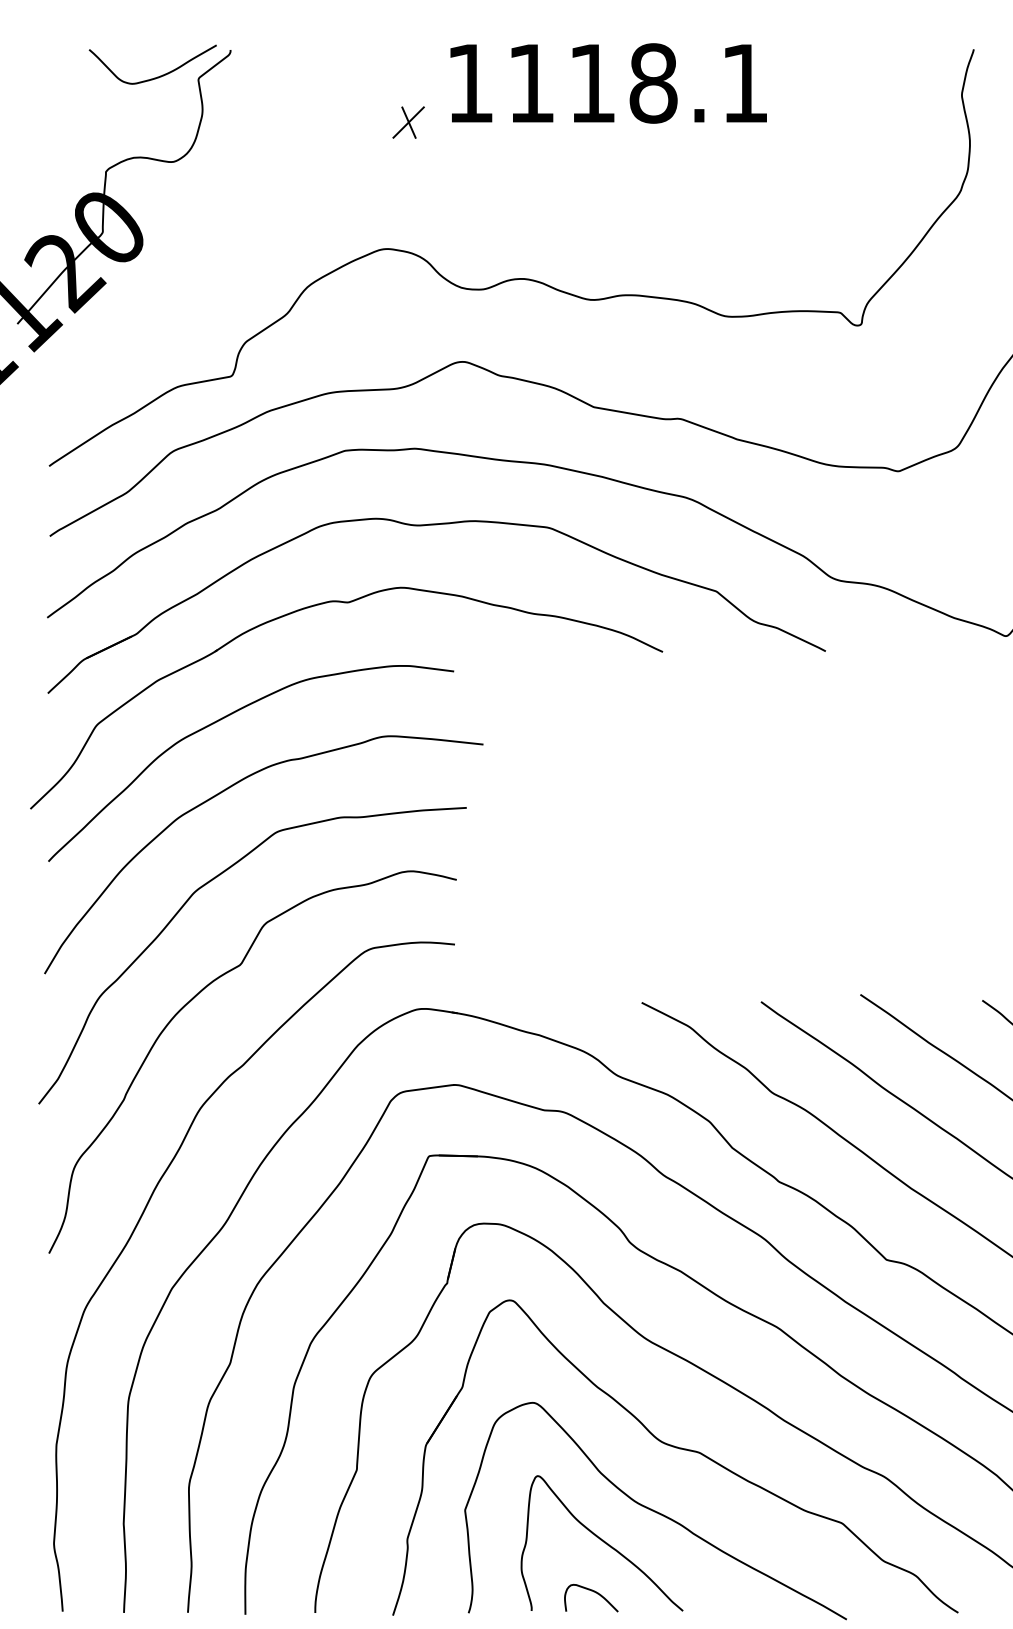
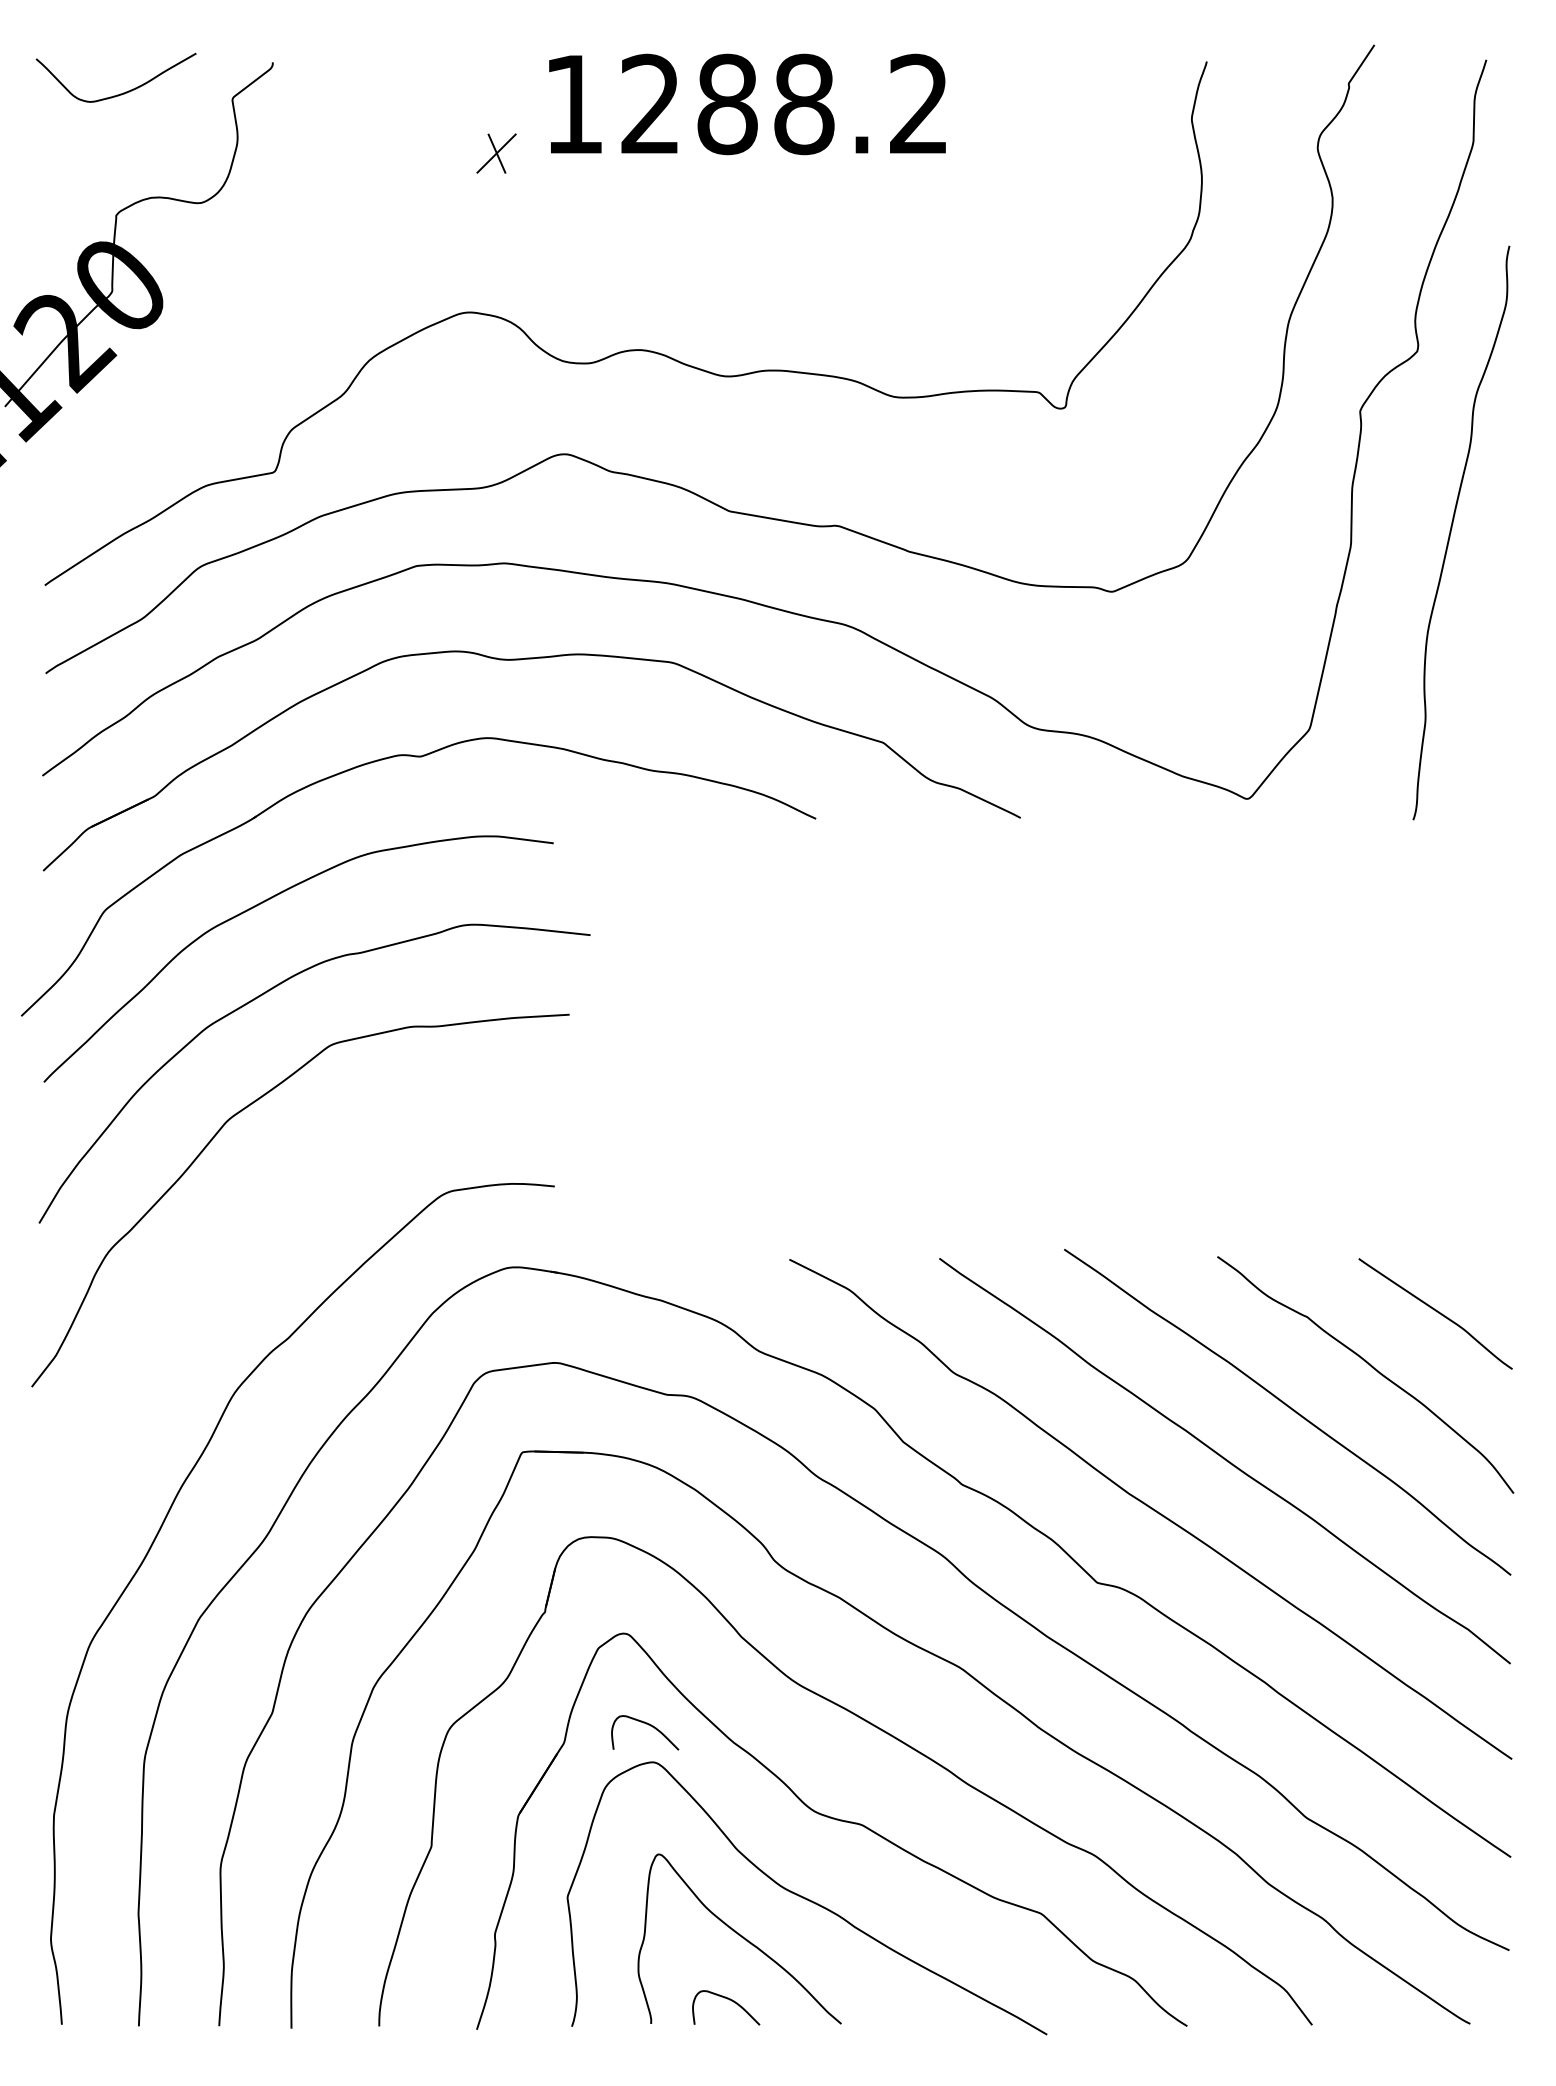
curve: (156, 77) -> (120, 93), moved
text: (636, 83) -> (783, 104), 1118.1 -> 1288.2
curve: (196, 996) -> (230, 1251), removed
curve: (529, 1373) -> (648, 1725), added

